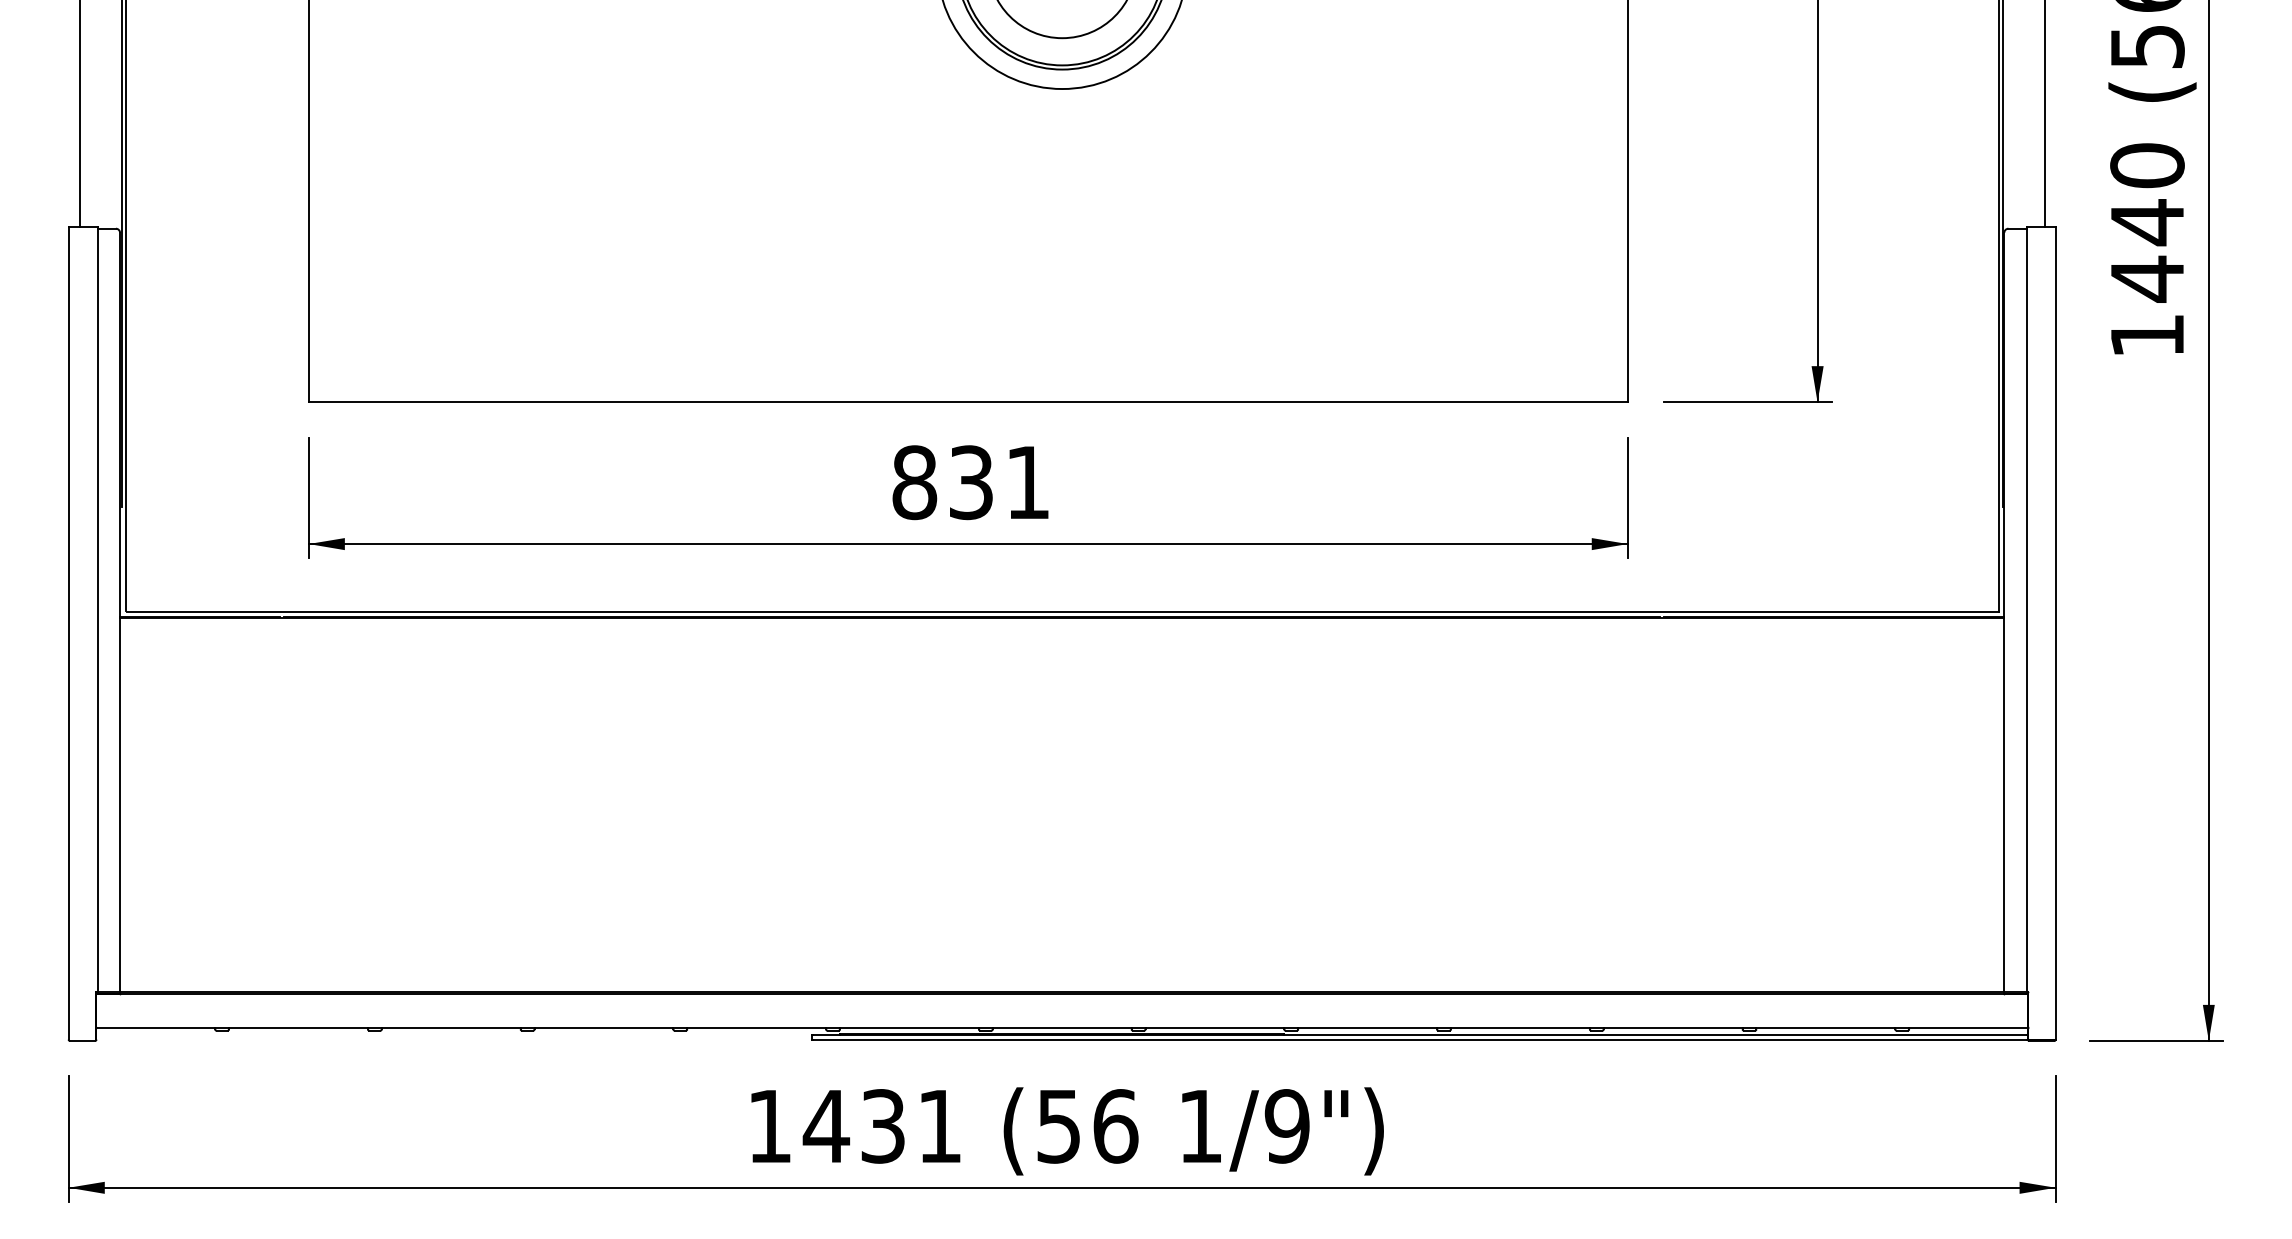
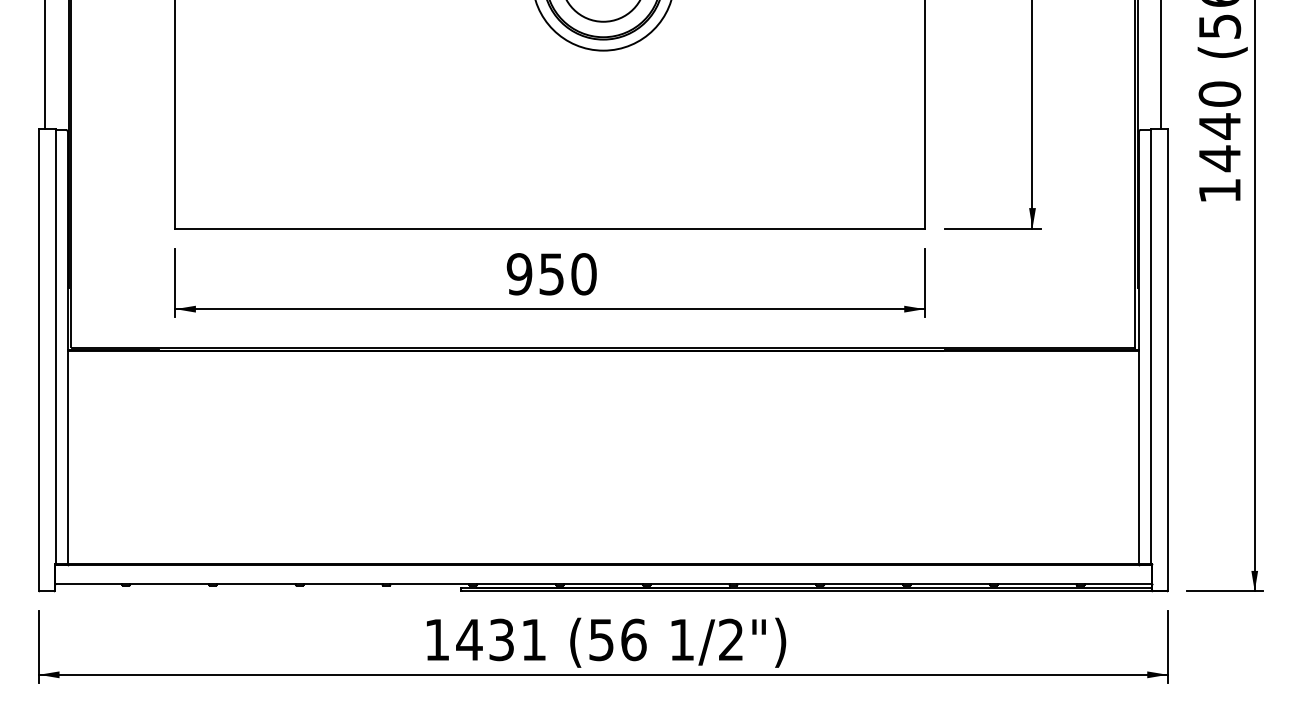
text: (970, 483) -> (551, 274), 831 -> 950
text: (1285, 1125) -> (730, 639), 1/9") -> 1/2")

